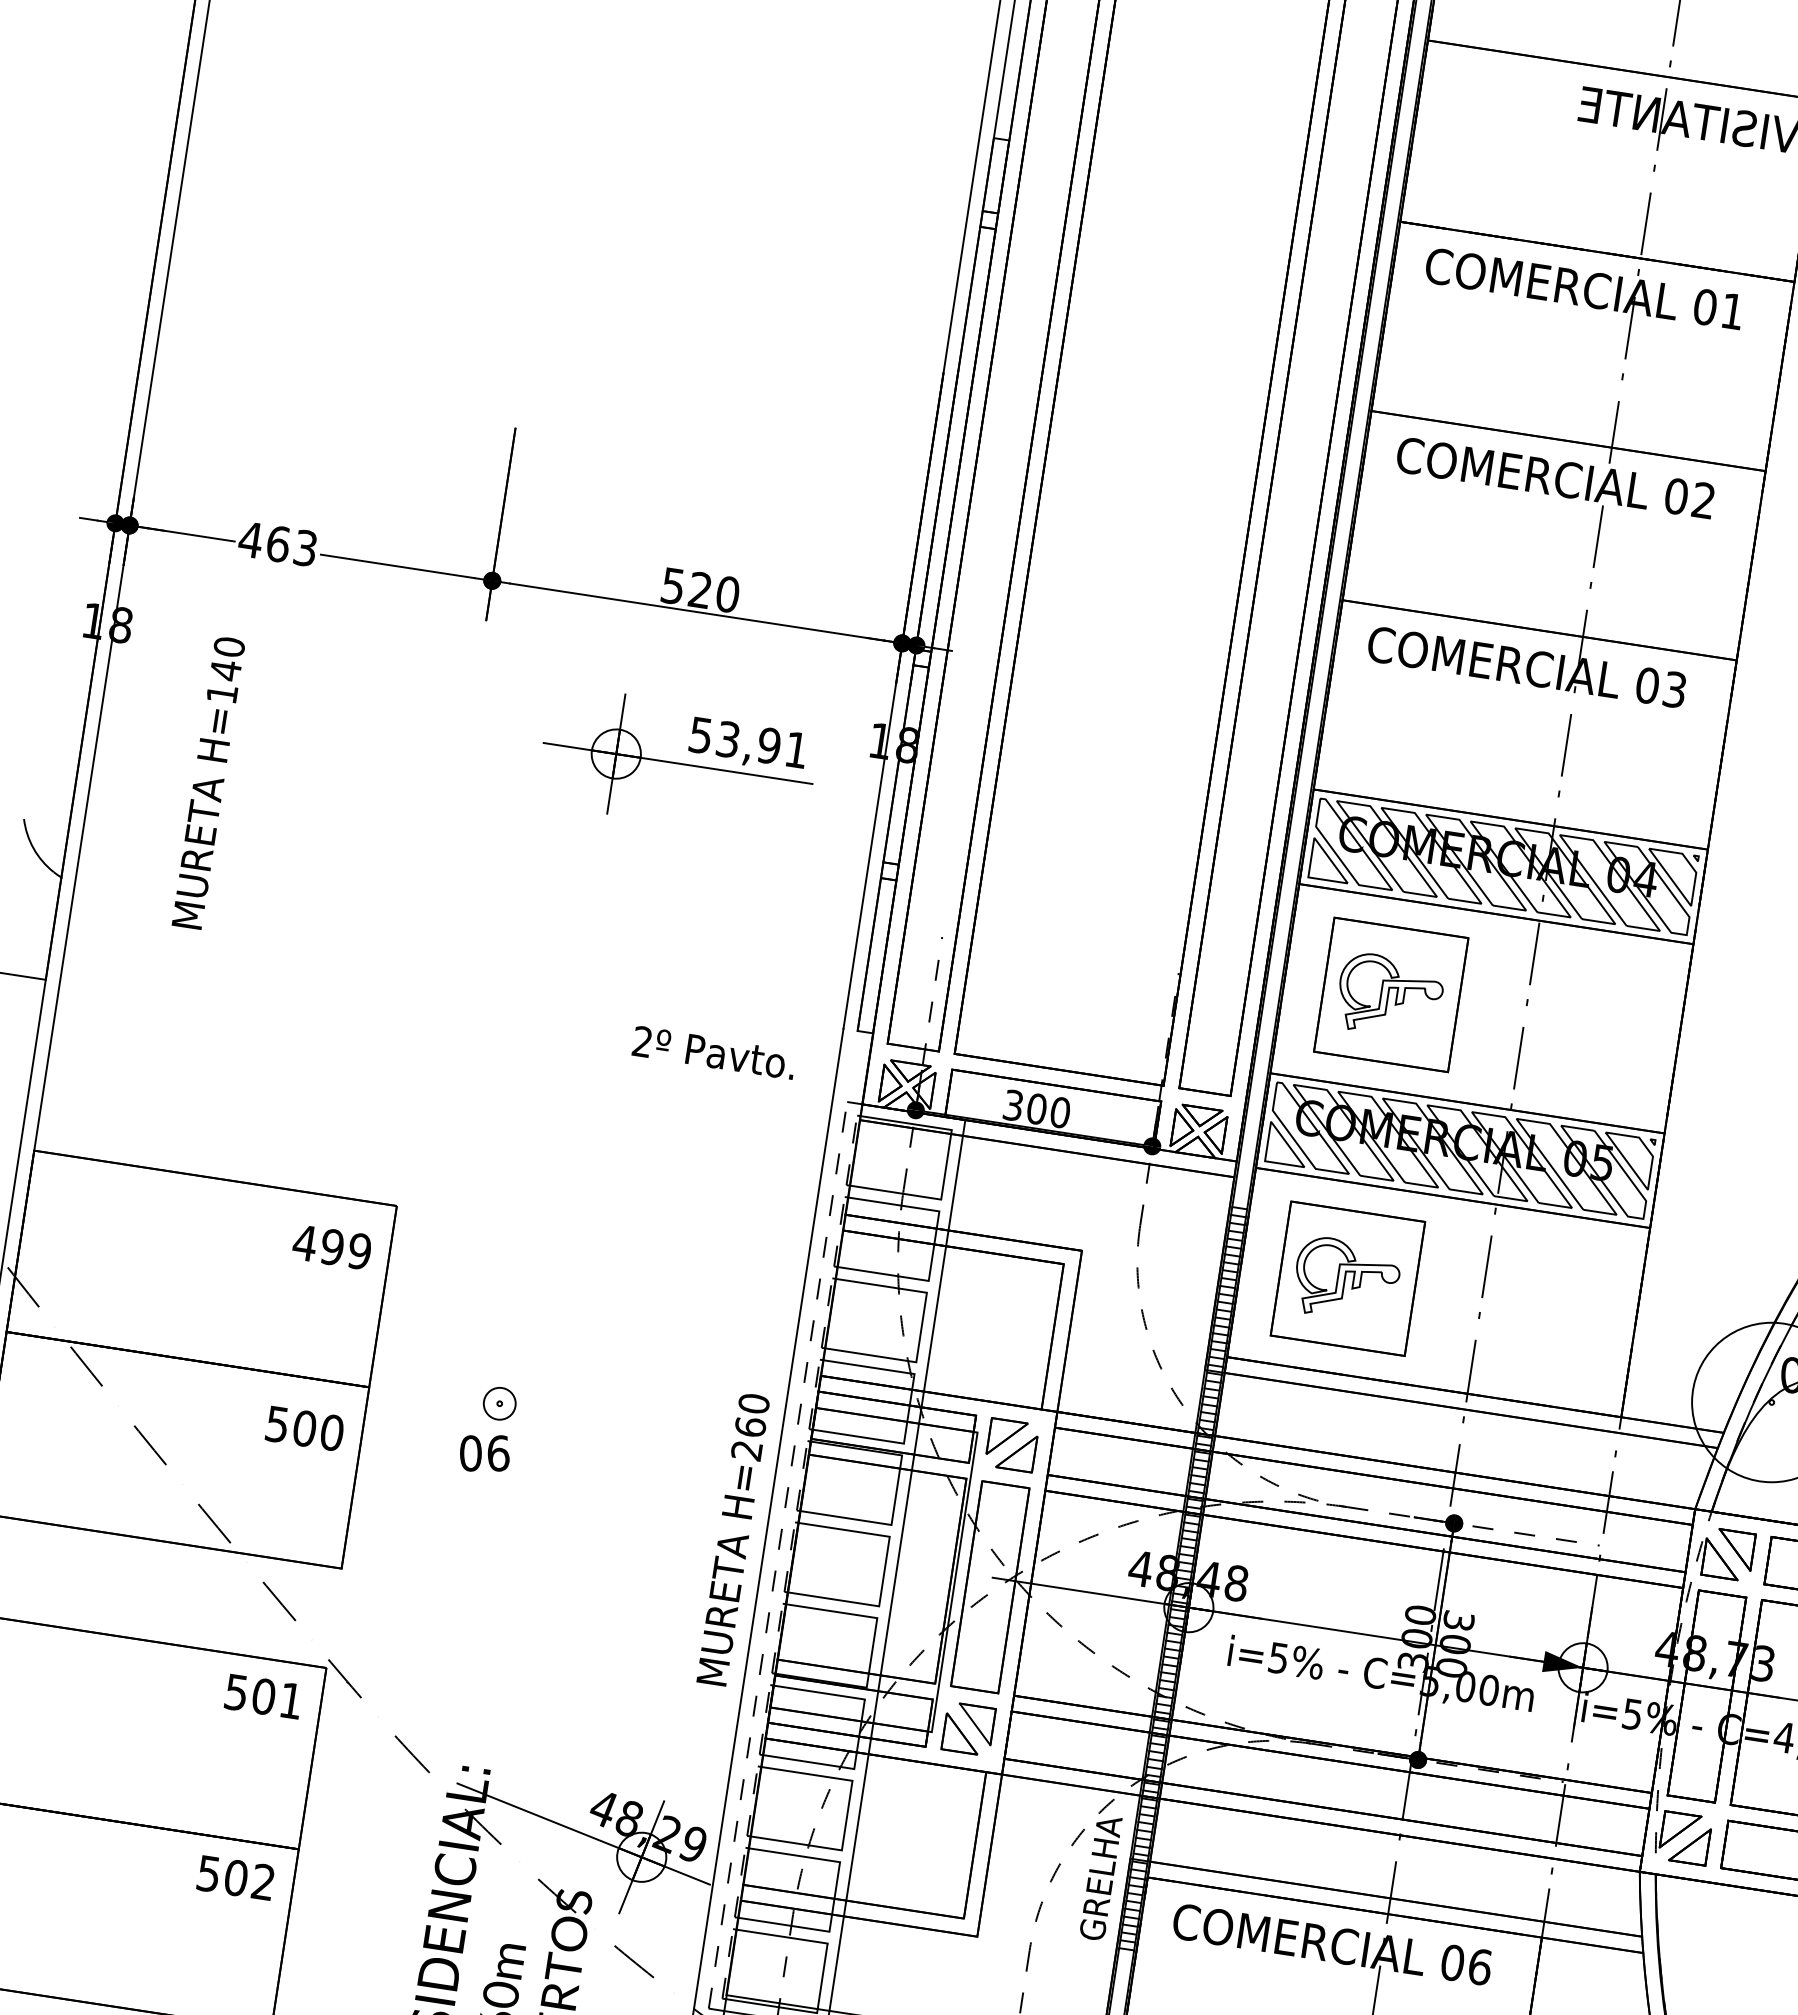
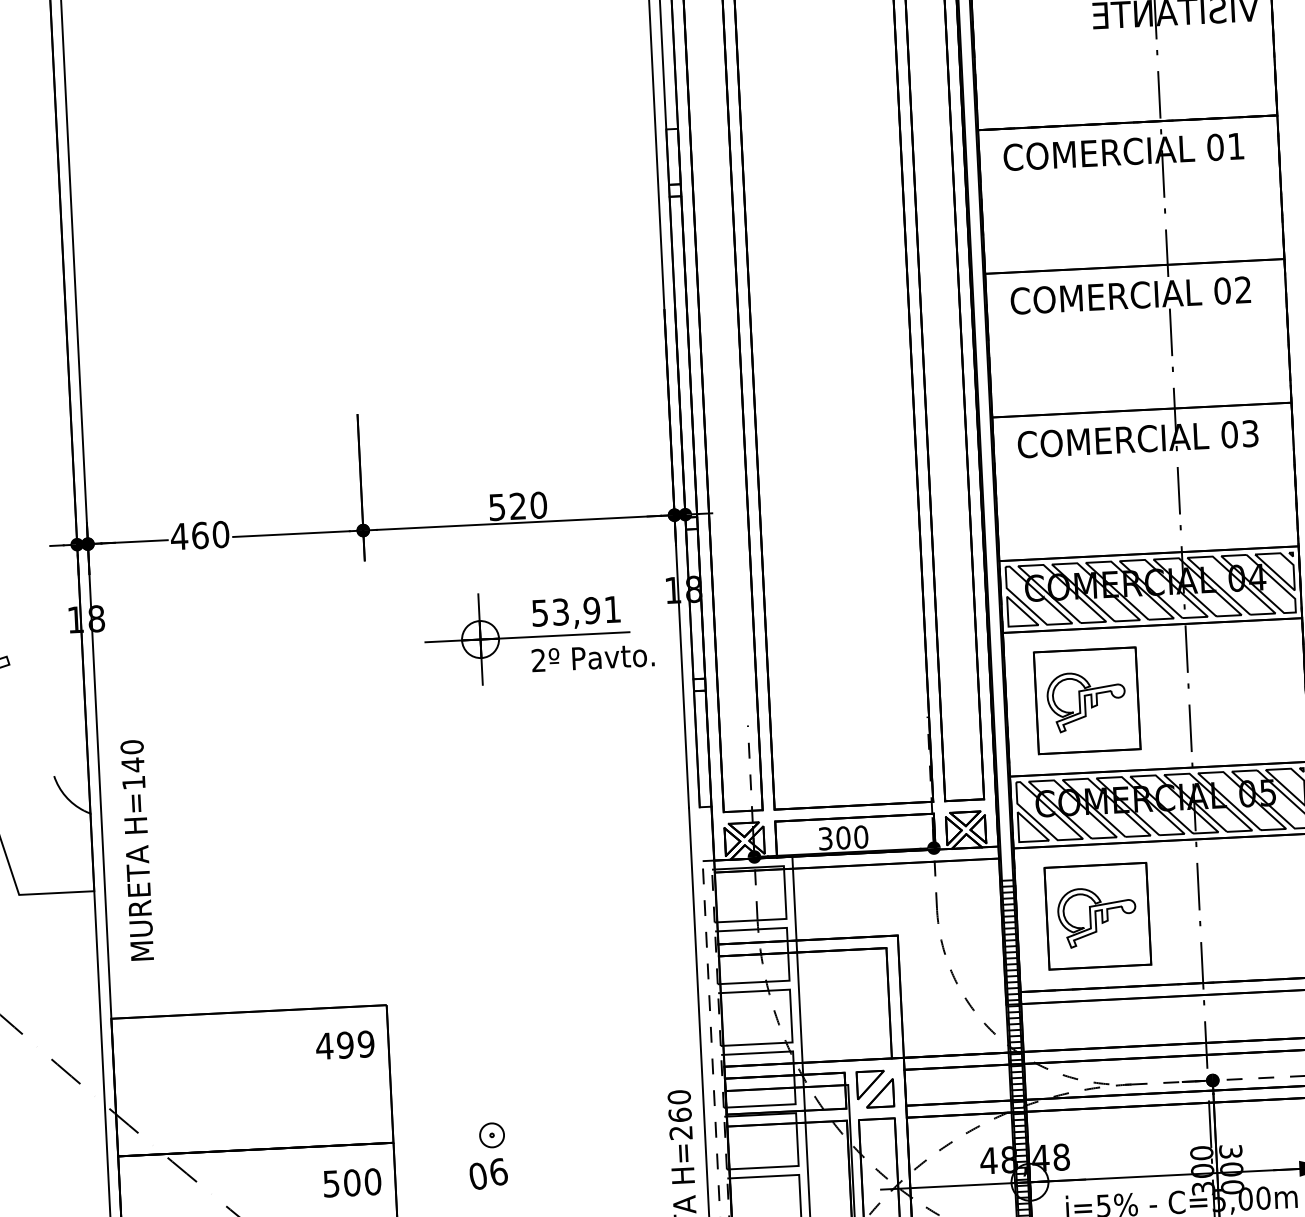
text: (304, 547) -> (220, 534), 463 -> 460
text: (207, 783) -> (136, 850), moved
text: (712, 1052) -> (591, 657), moved

